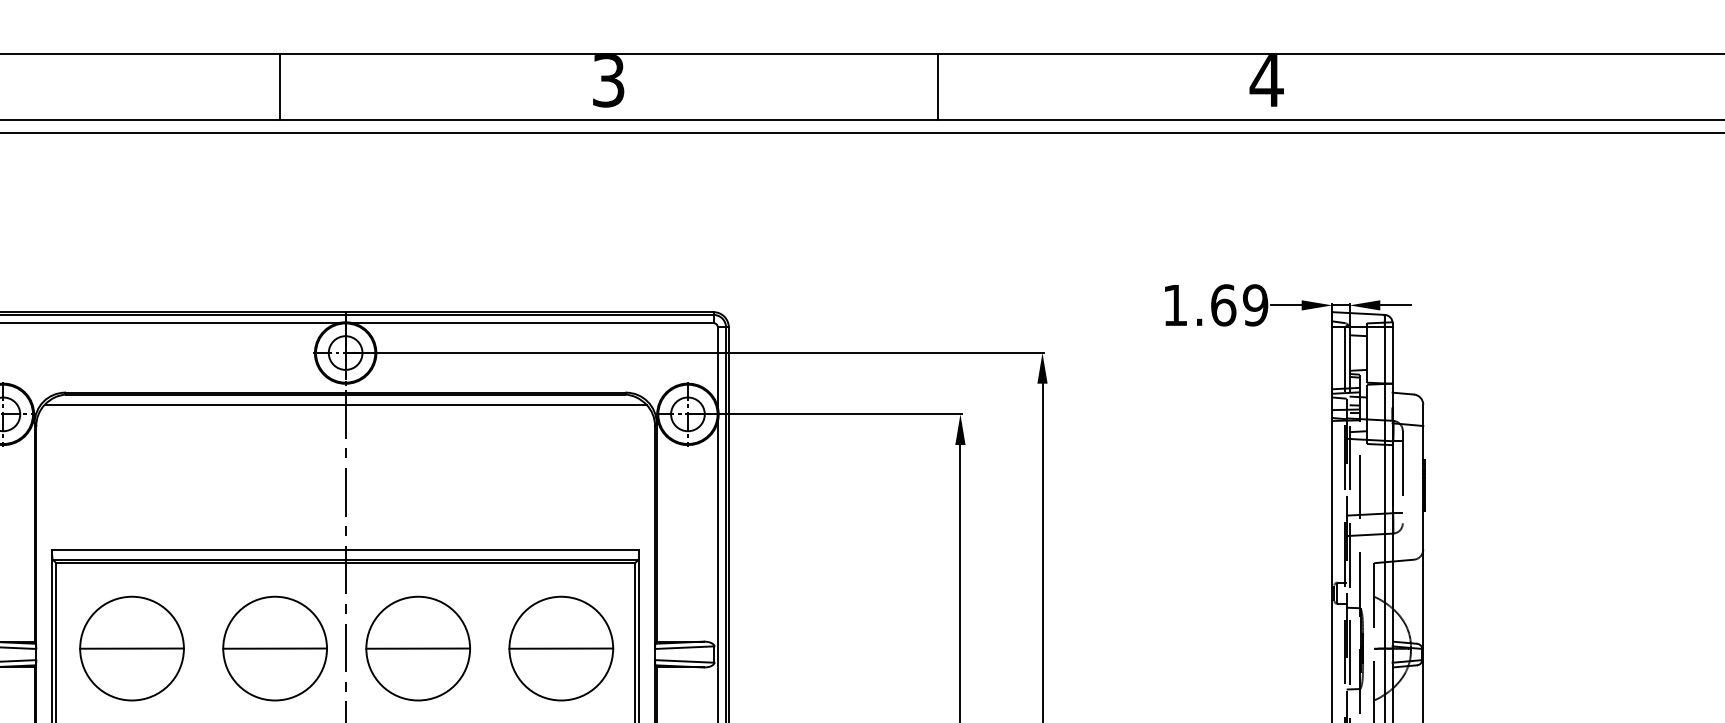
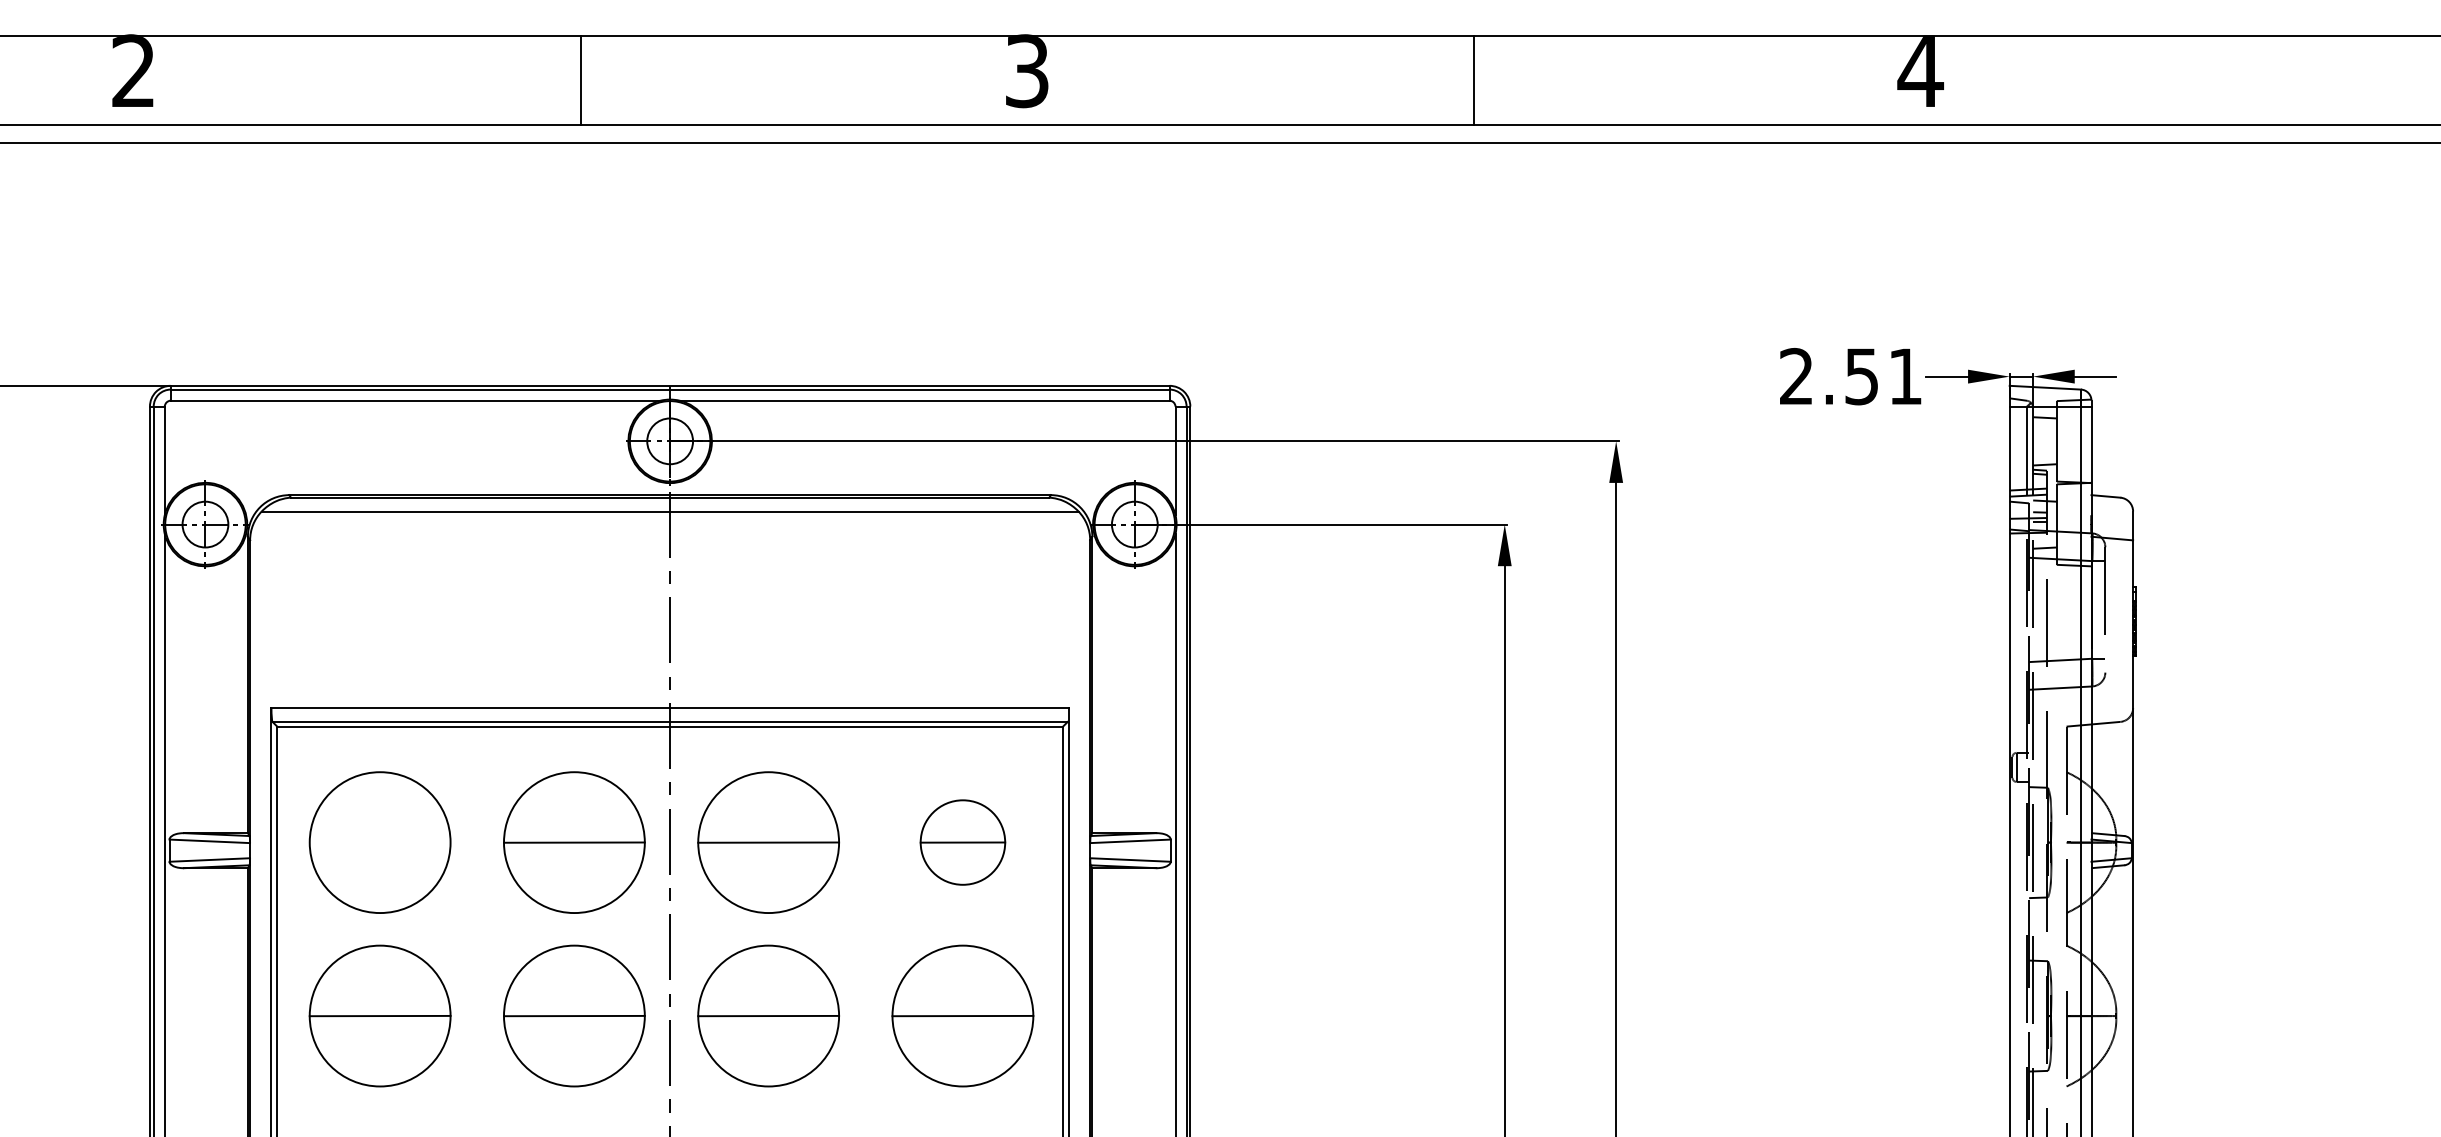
text: (1215, 305) -> (1851, 376), 1.69 -> 2.51
line: (131, 648) -> (379, 842), removed
part: (561, 648) -> (962, 842), size x0.6

